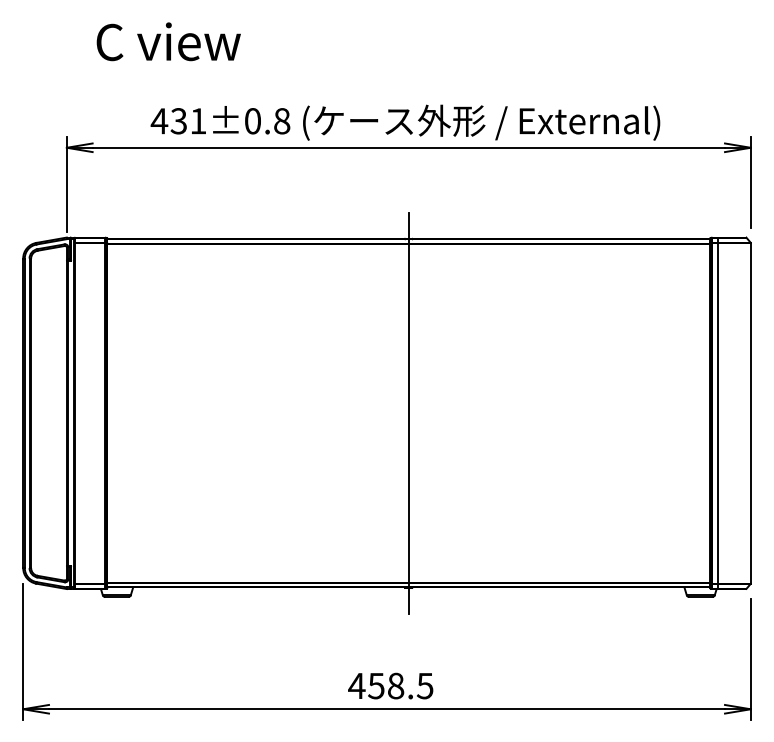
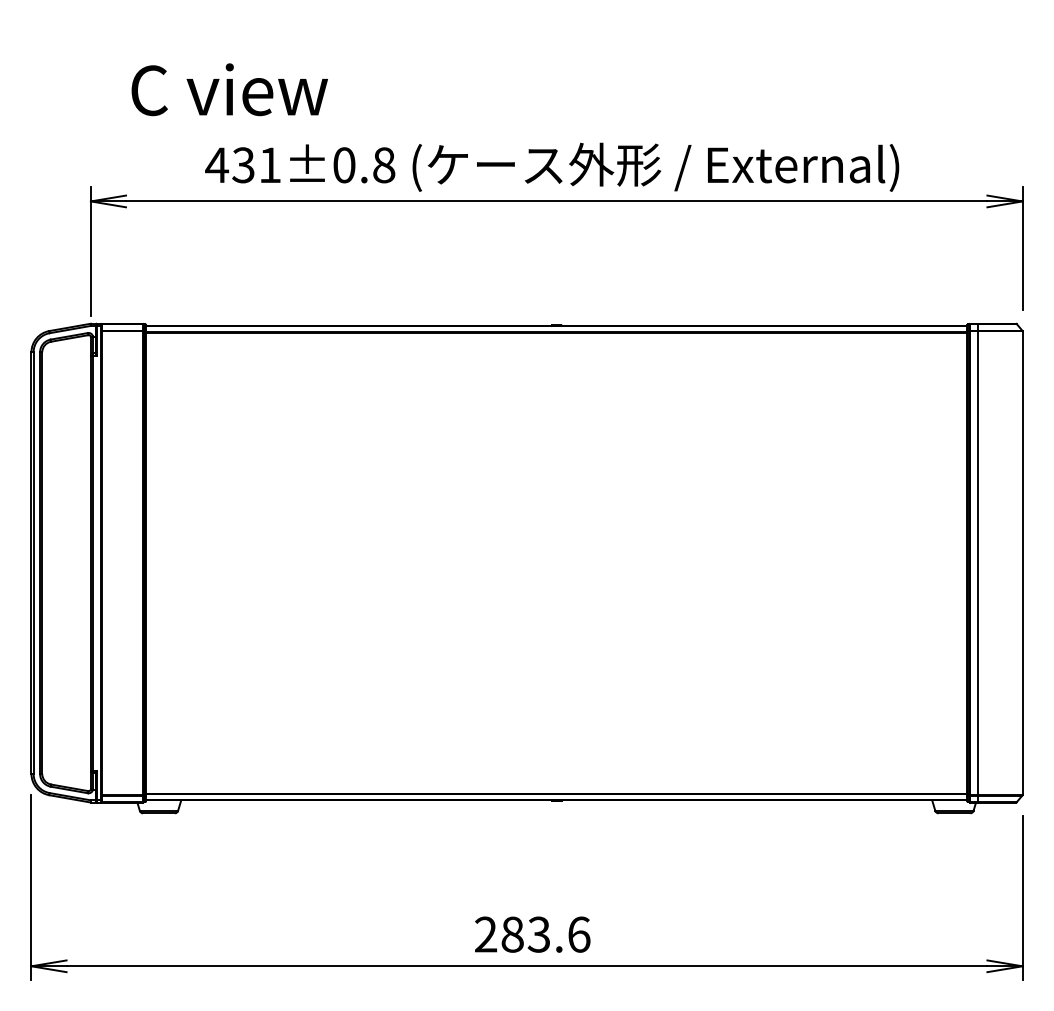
text: (168, 41) -> (229, 89), moved
line: (408, 413) -> (556, 563), removed
text: (390, 685) -> (531, 933), 458.5 -> 283.6

